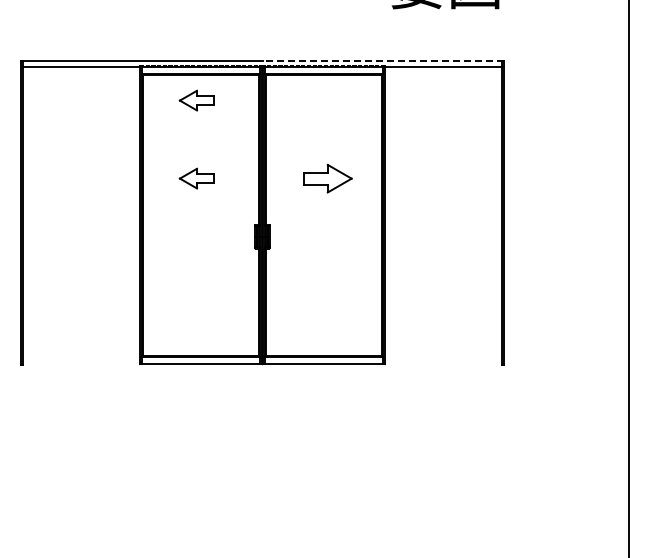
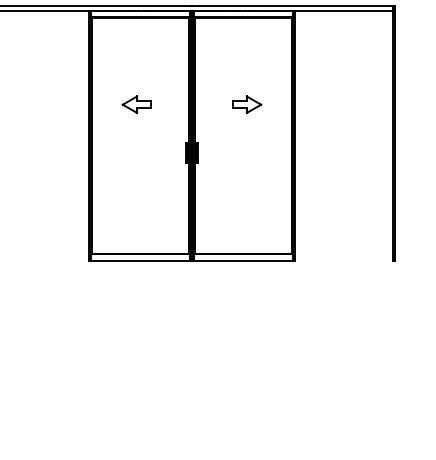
line: (382, 61) -> (292, 6), dashed -> solid
part: (196, 100) -> (136, 39), removed
part: (327, 178) -> (246, 104), size x0.71

